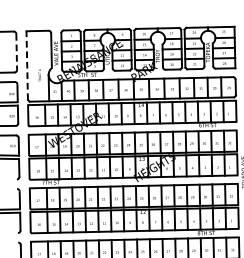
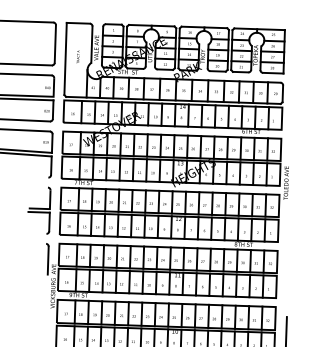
line: (16, 52) -> (55, 44), dashed -> solid
line: (27, 65) -> (65, 58), dashed -> solid
text: (39, 75) -> (77, 56), moved

